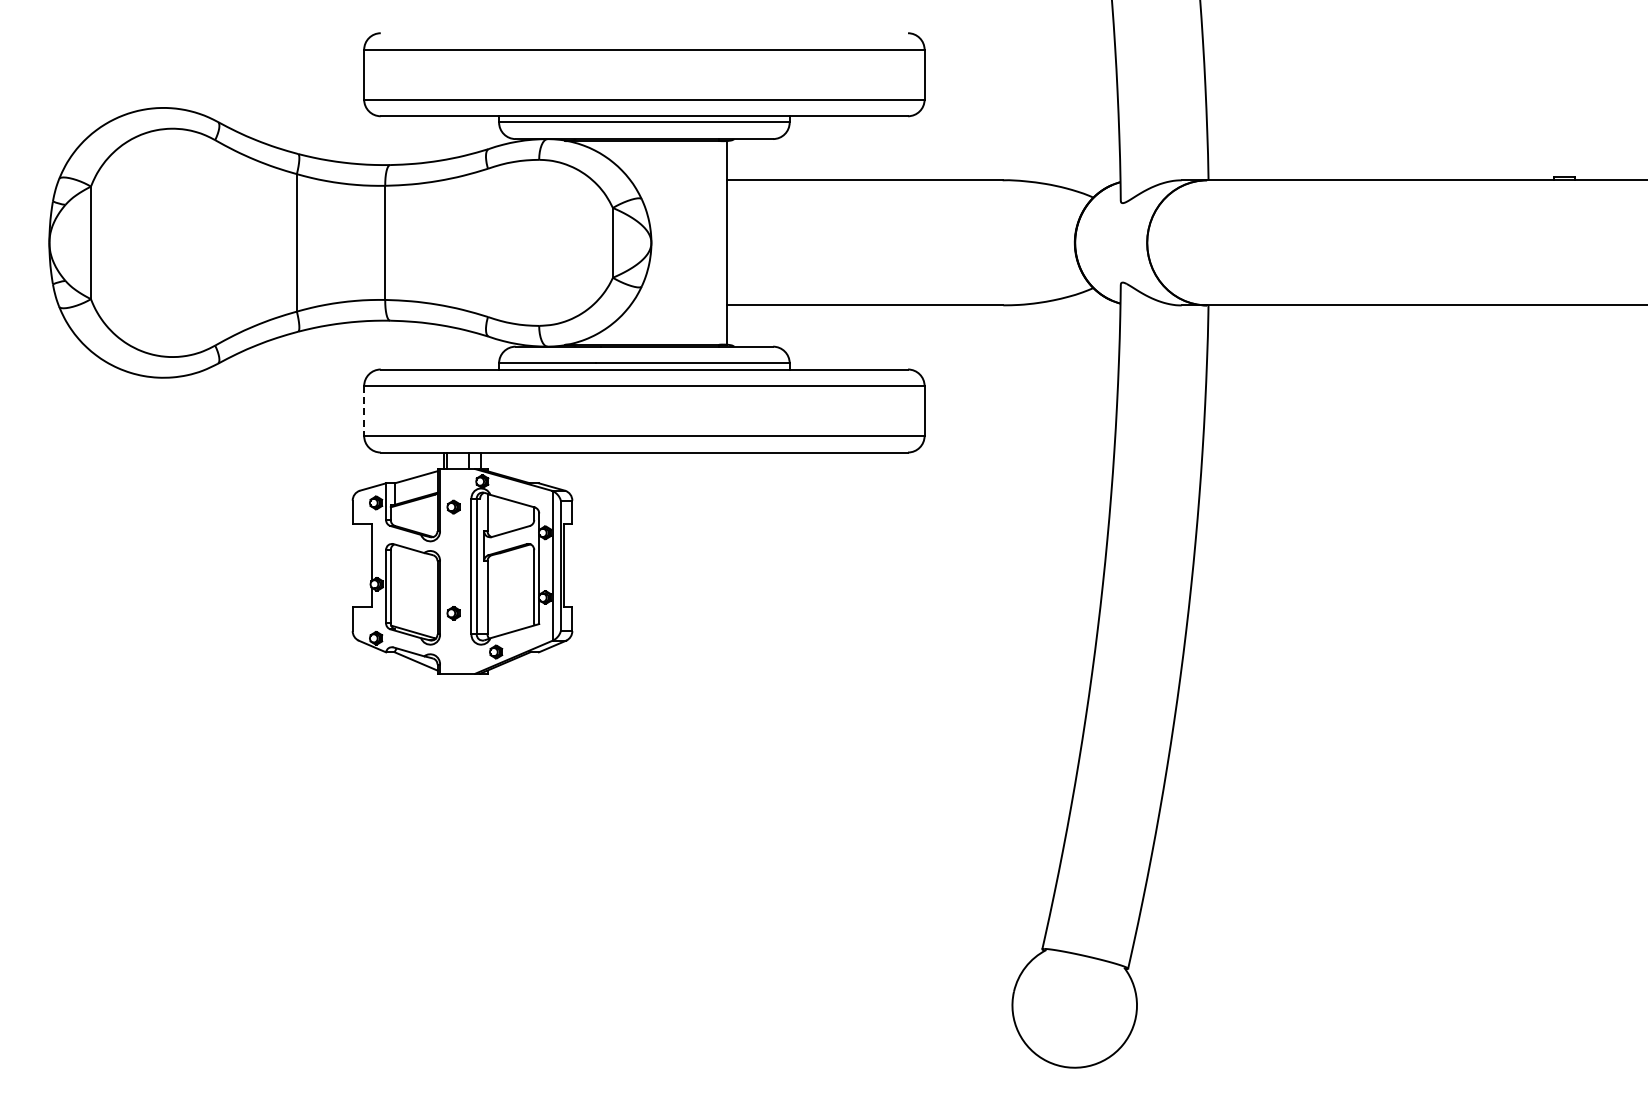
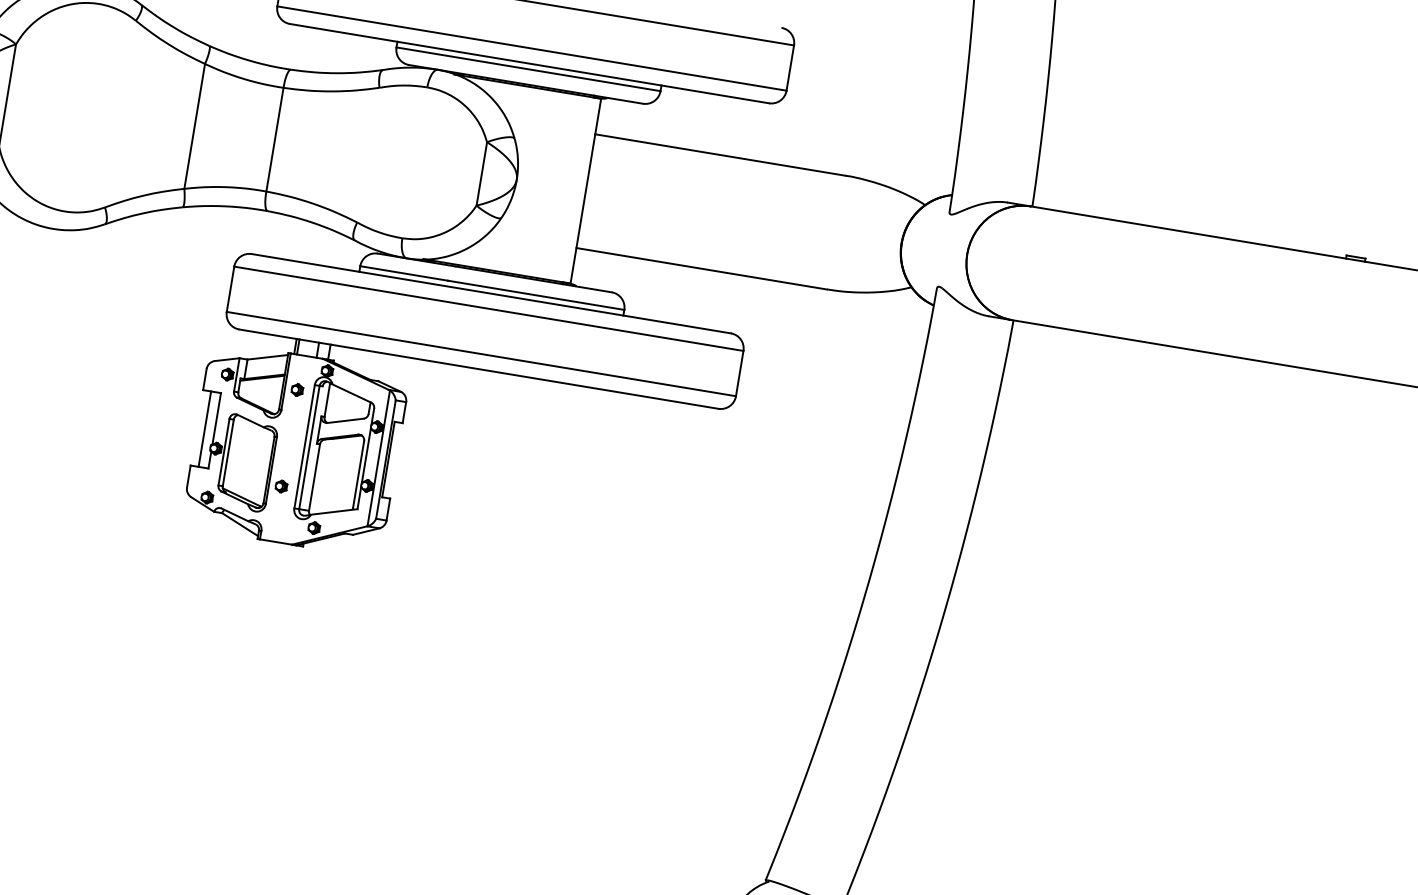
line: (364, 411) -> (230, 289), dashed -> solid
line: (361, 564) -> (205, 428), added

